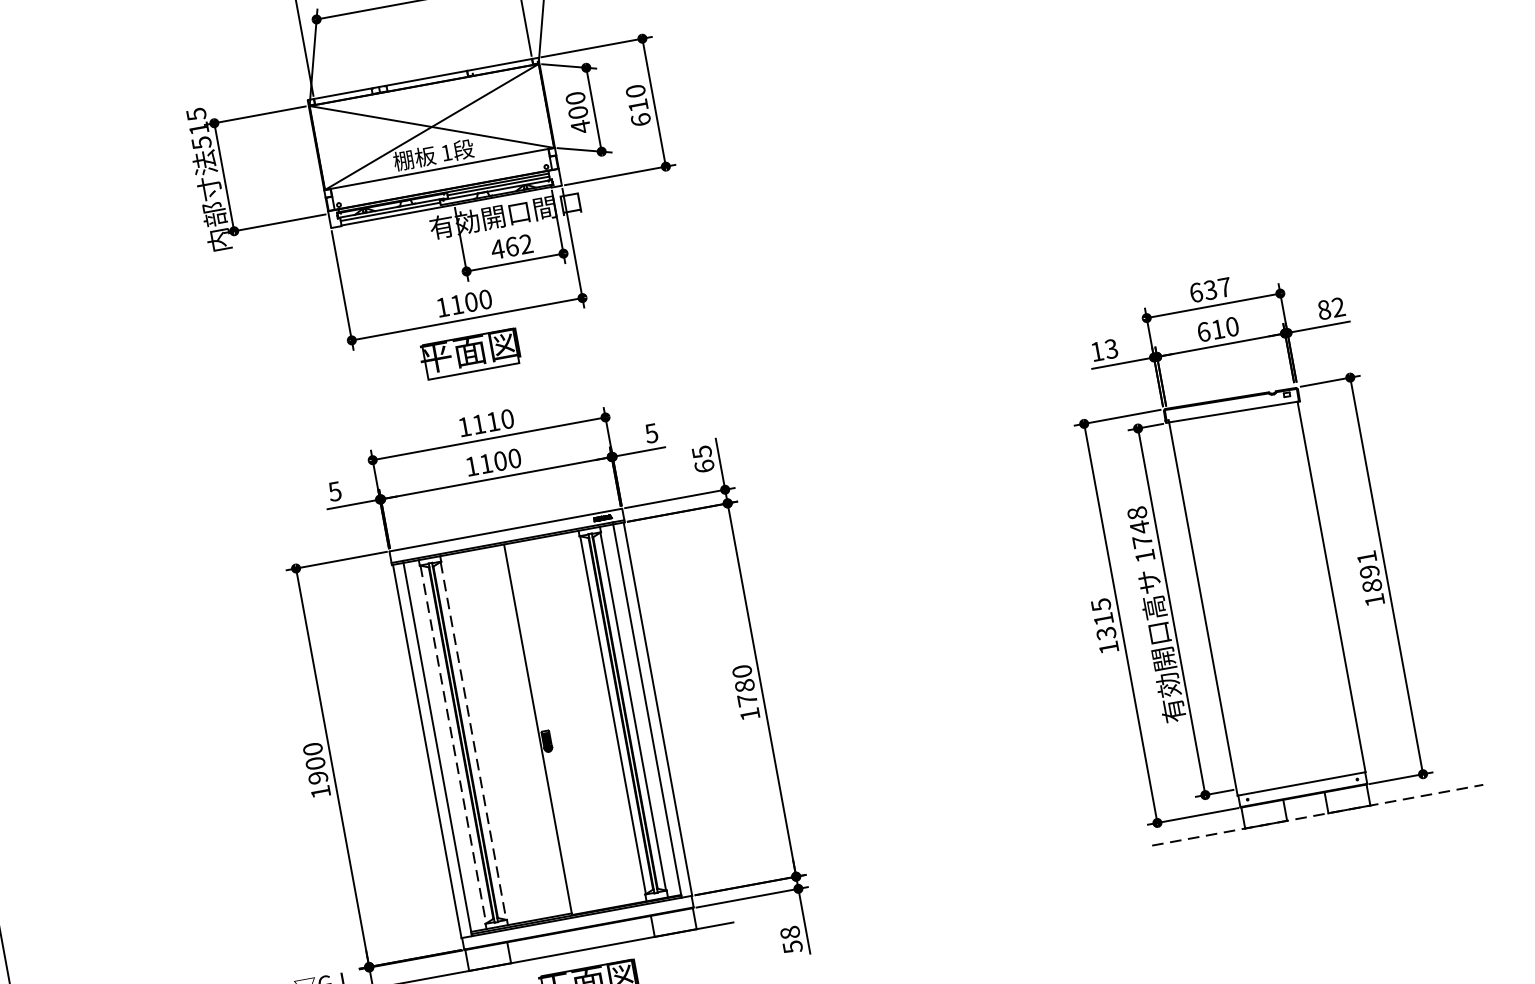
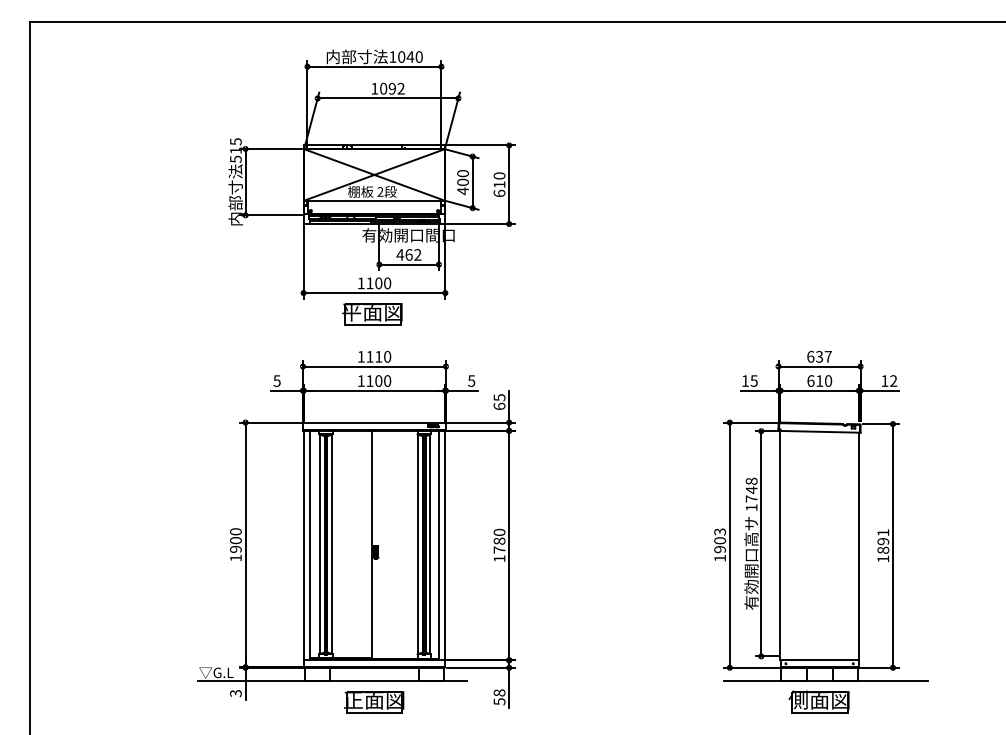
text: (446, 152) -> (380, 191), 1 -> 2
text: (1323, 309) -> (884, 380), 82 -> 12
text: (1111, 348) -> (754, 380), 13 -> 15
text: (1104, 618) -> (720, 540), 1315 -> 1903
line: (473, 741) -> (332, 544), dashed -> solid
line: (452, 744) -> (319, 544), dashed -> solid
line: (1316, 815) -> (825, 680), dashed -> solid
part: (1311, 851) -> (818, 701), added

